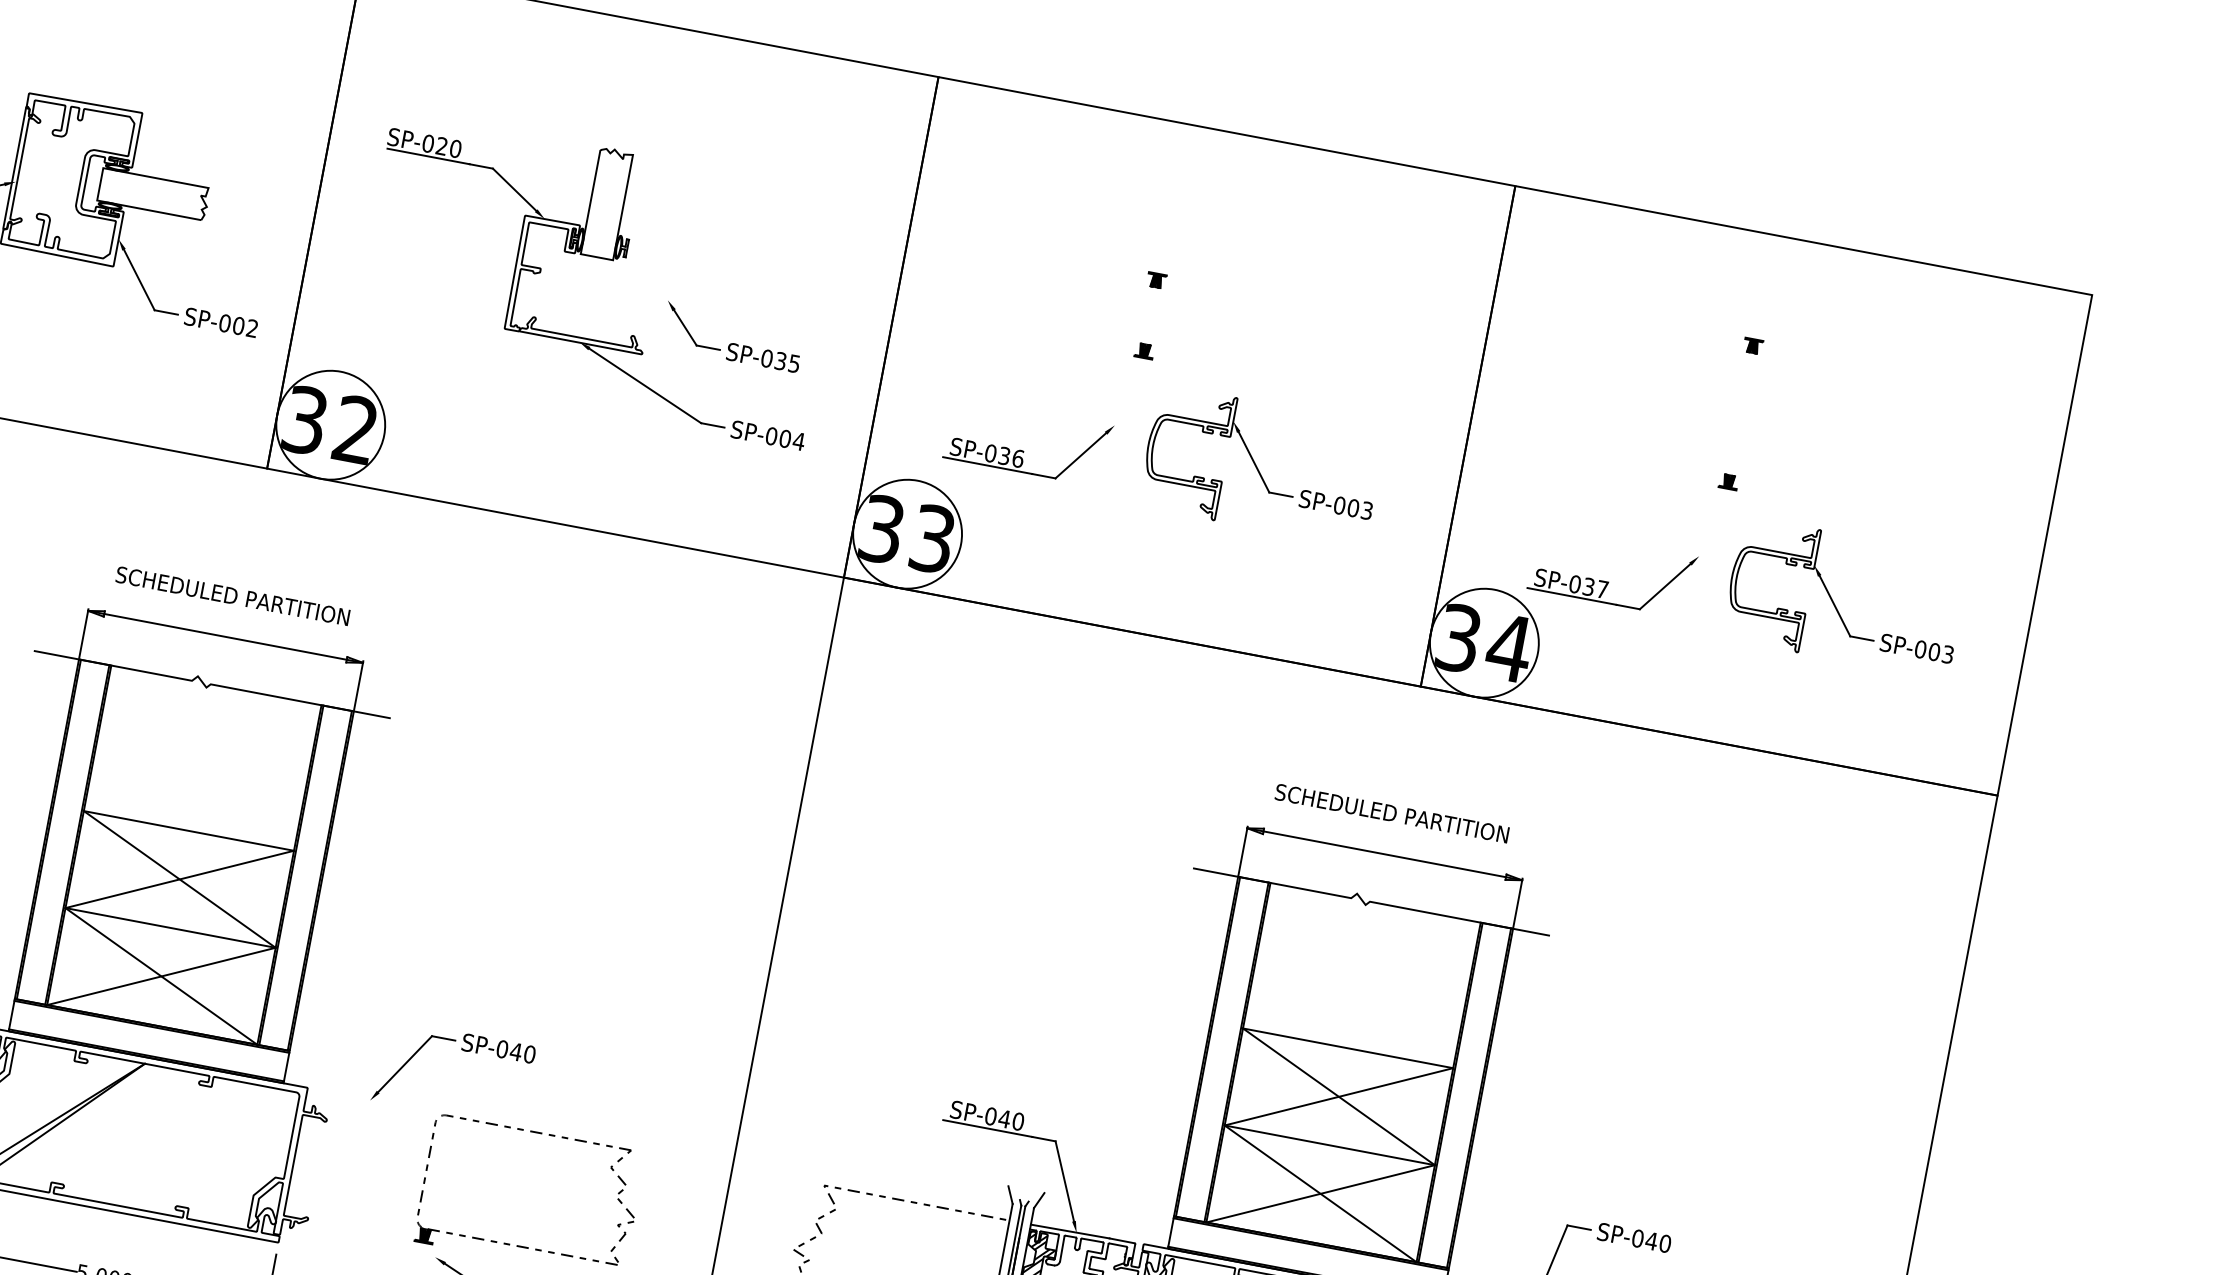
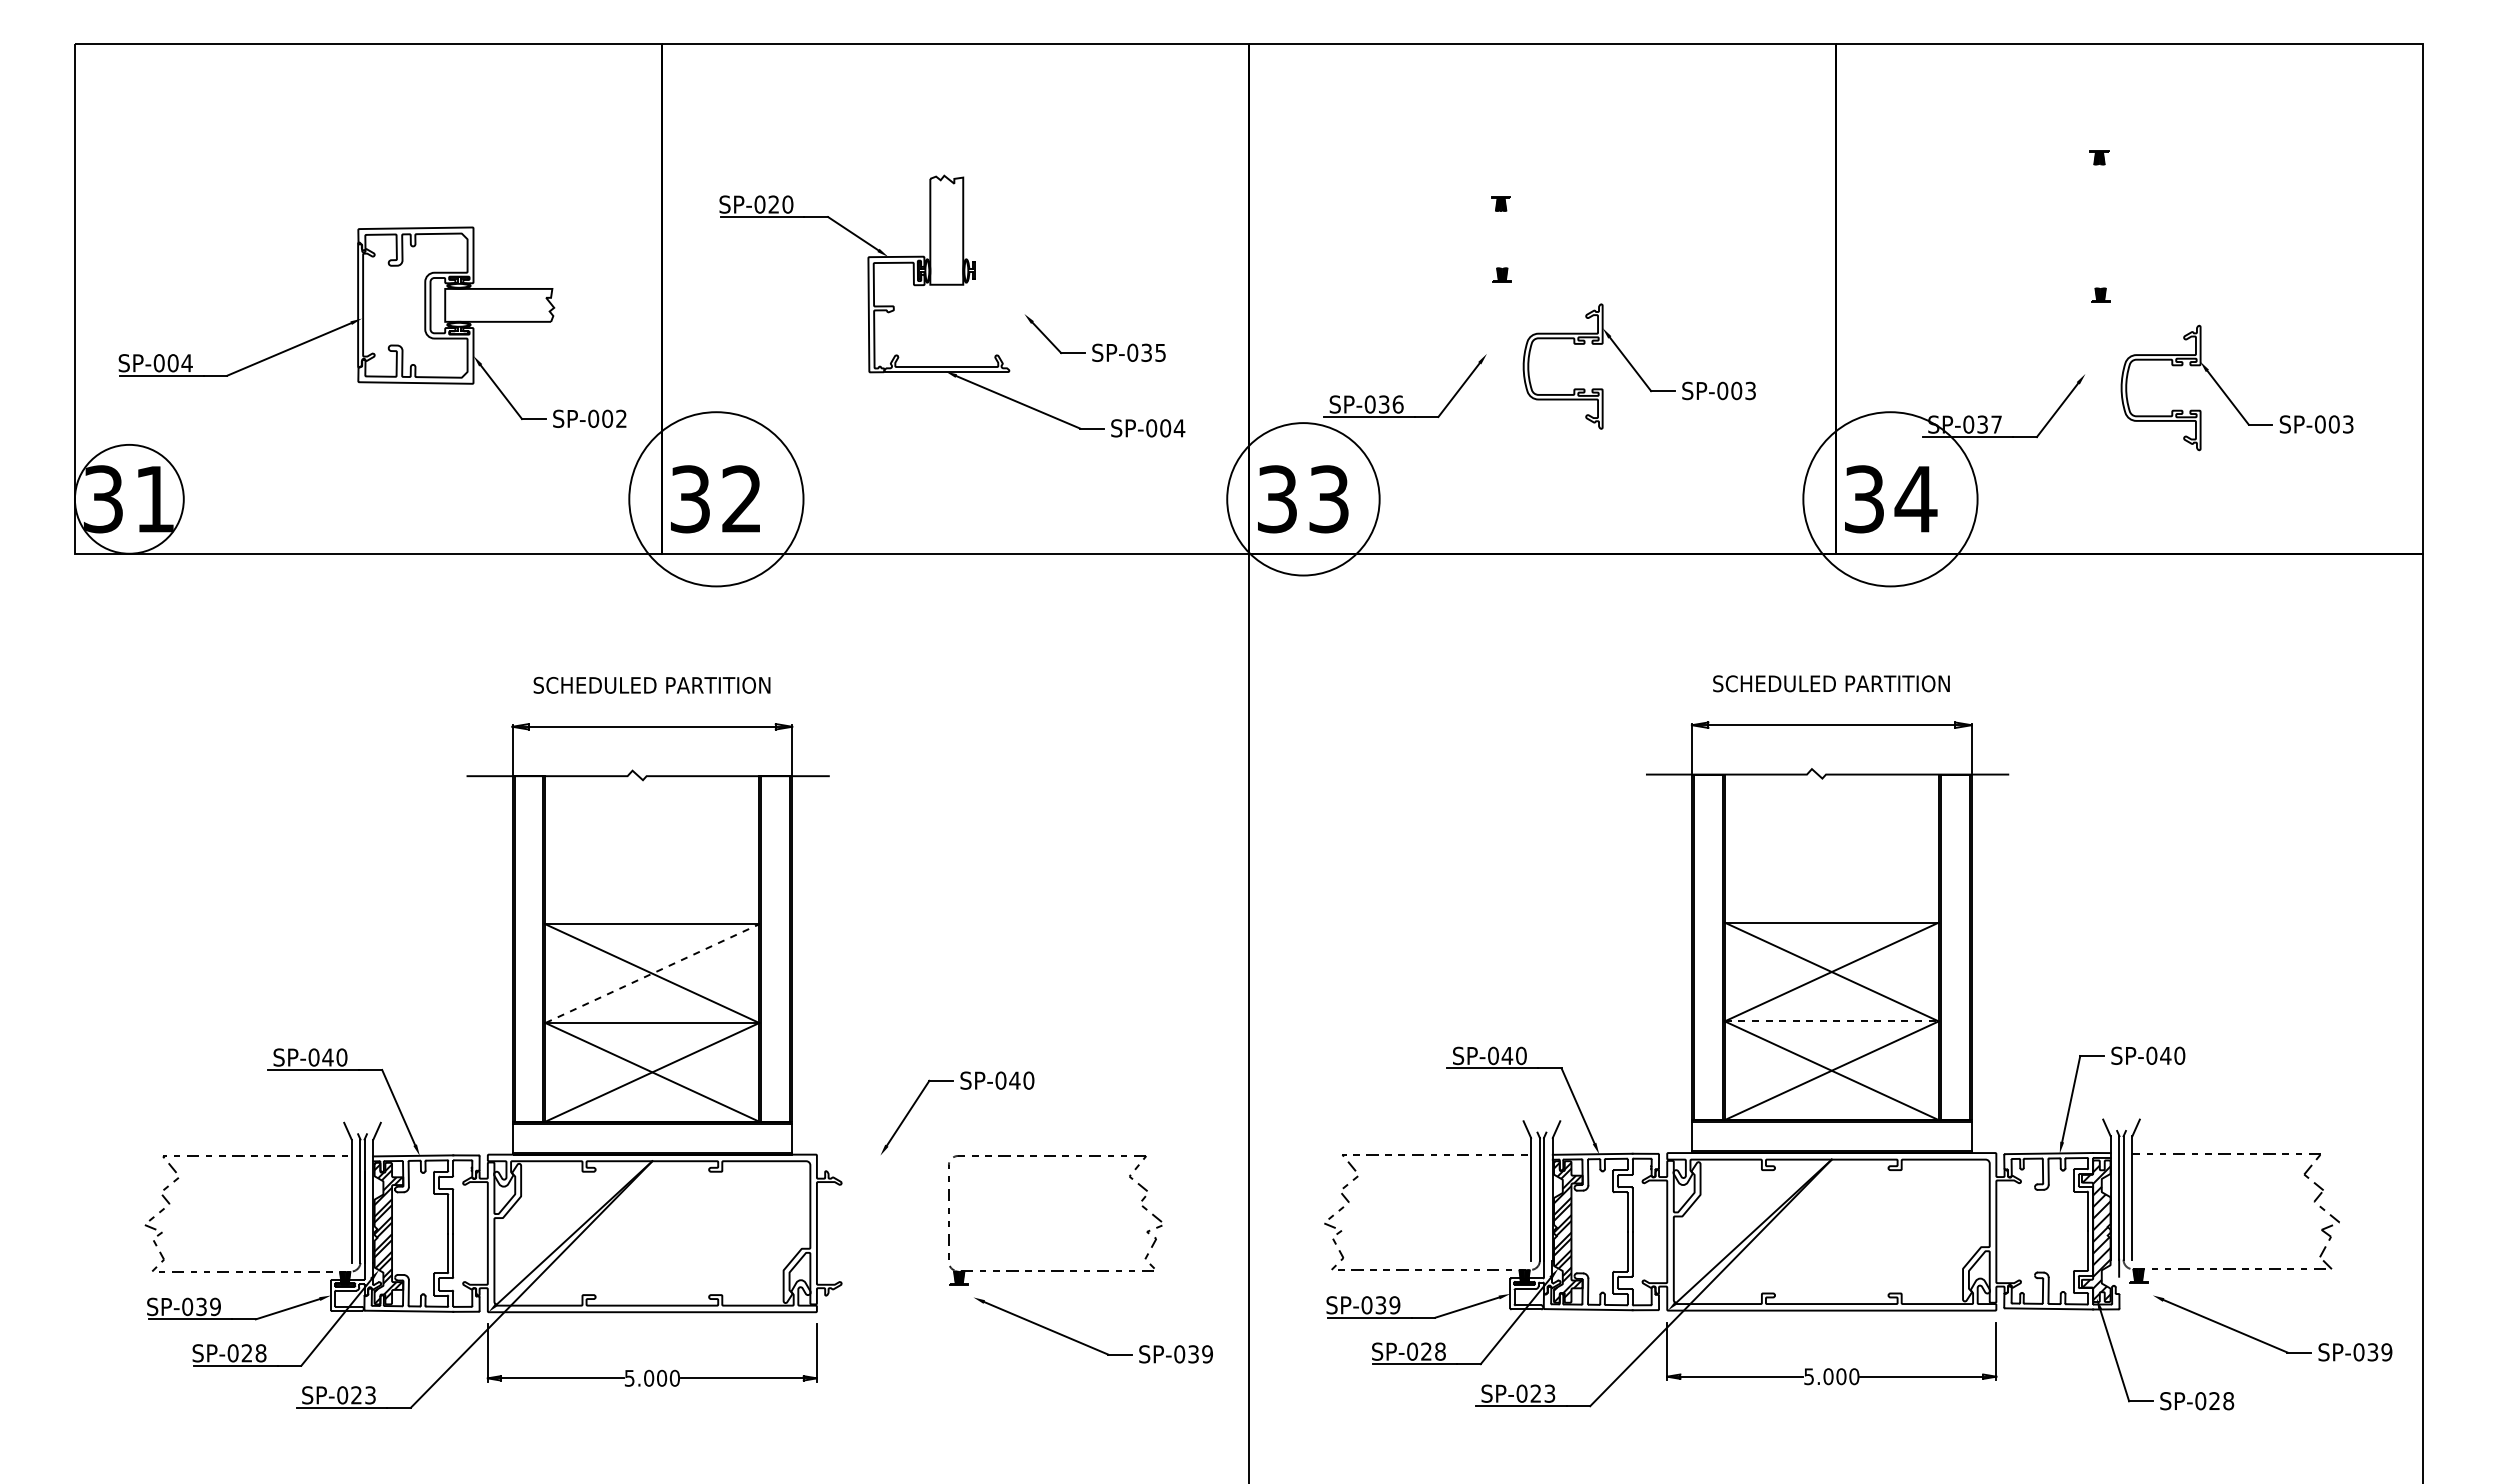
circle: (330, 424) -> (715, 498), size x1.6
circle: (907, 533) -> (1303, 498), size x1.4
circle: (1484, 642) -> (1890, 498), size x1.6
line: (179, 879) -> (652, 973), solid -> dashed
line: (1329, 1145) -> (1831, 1021), solid -> dashed

